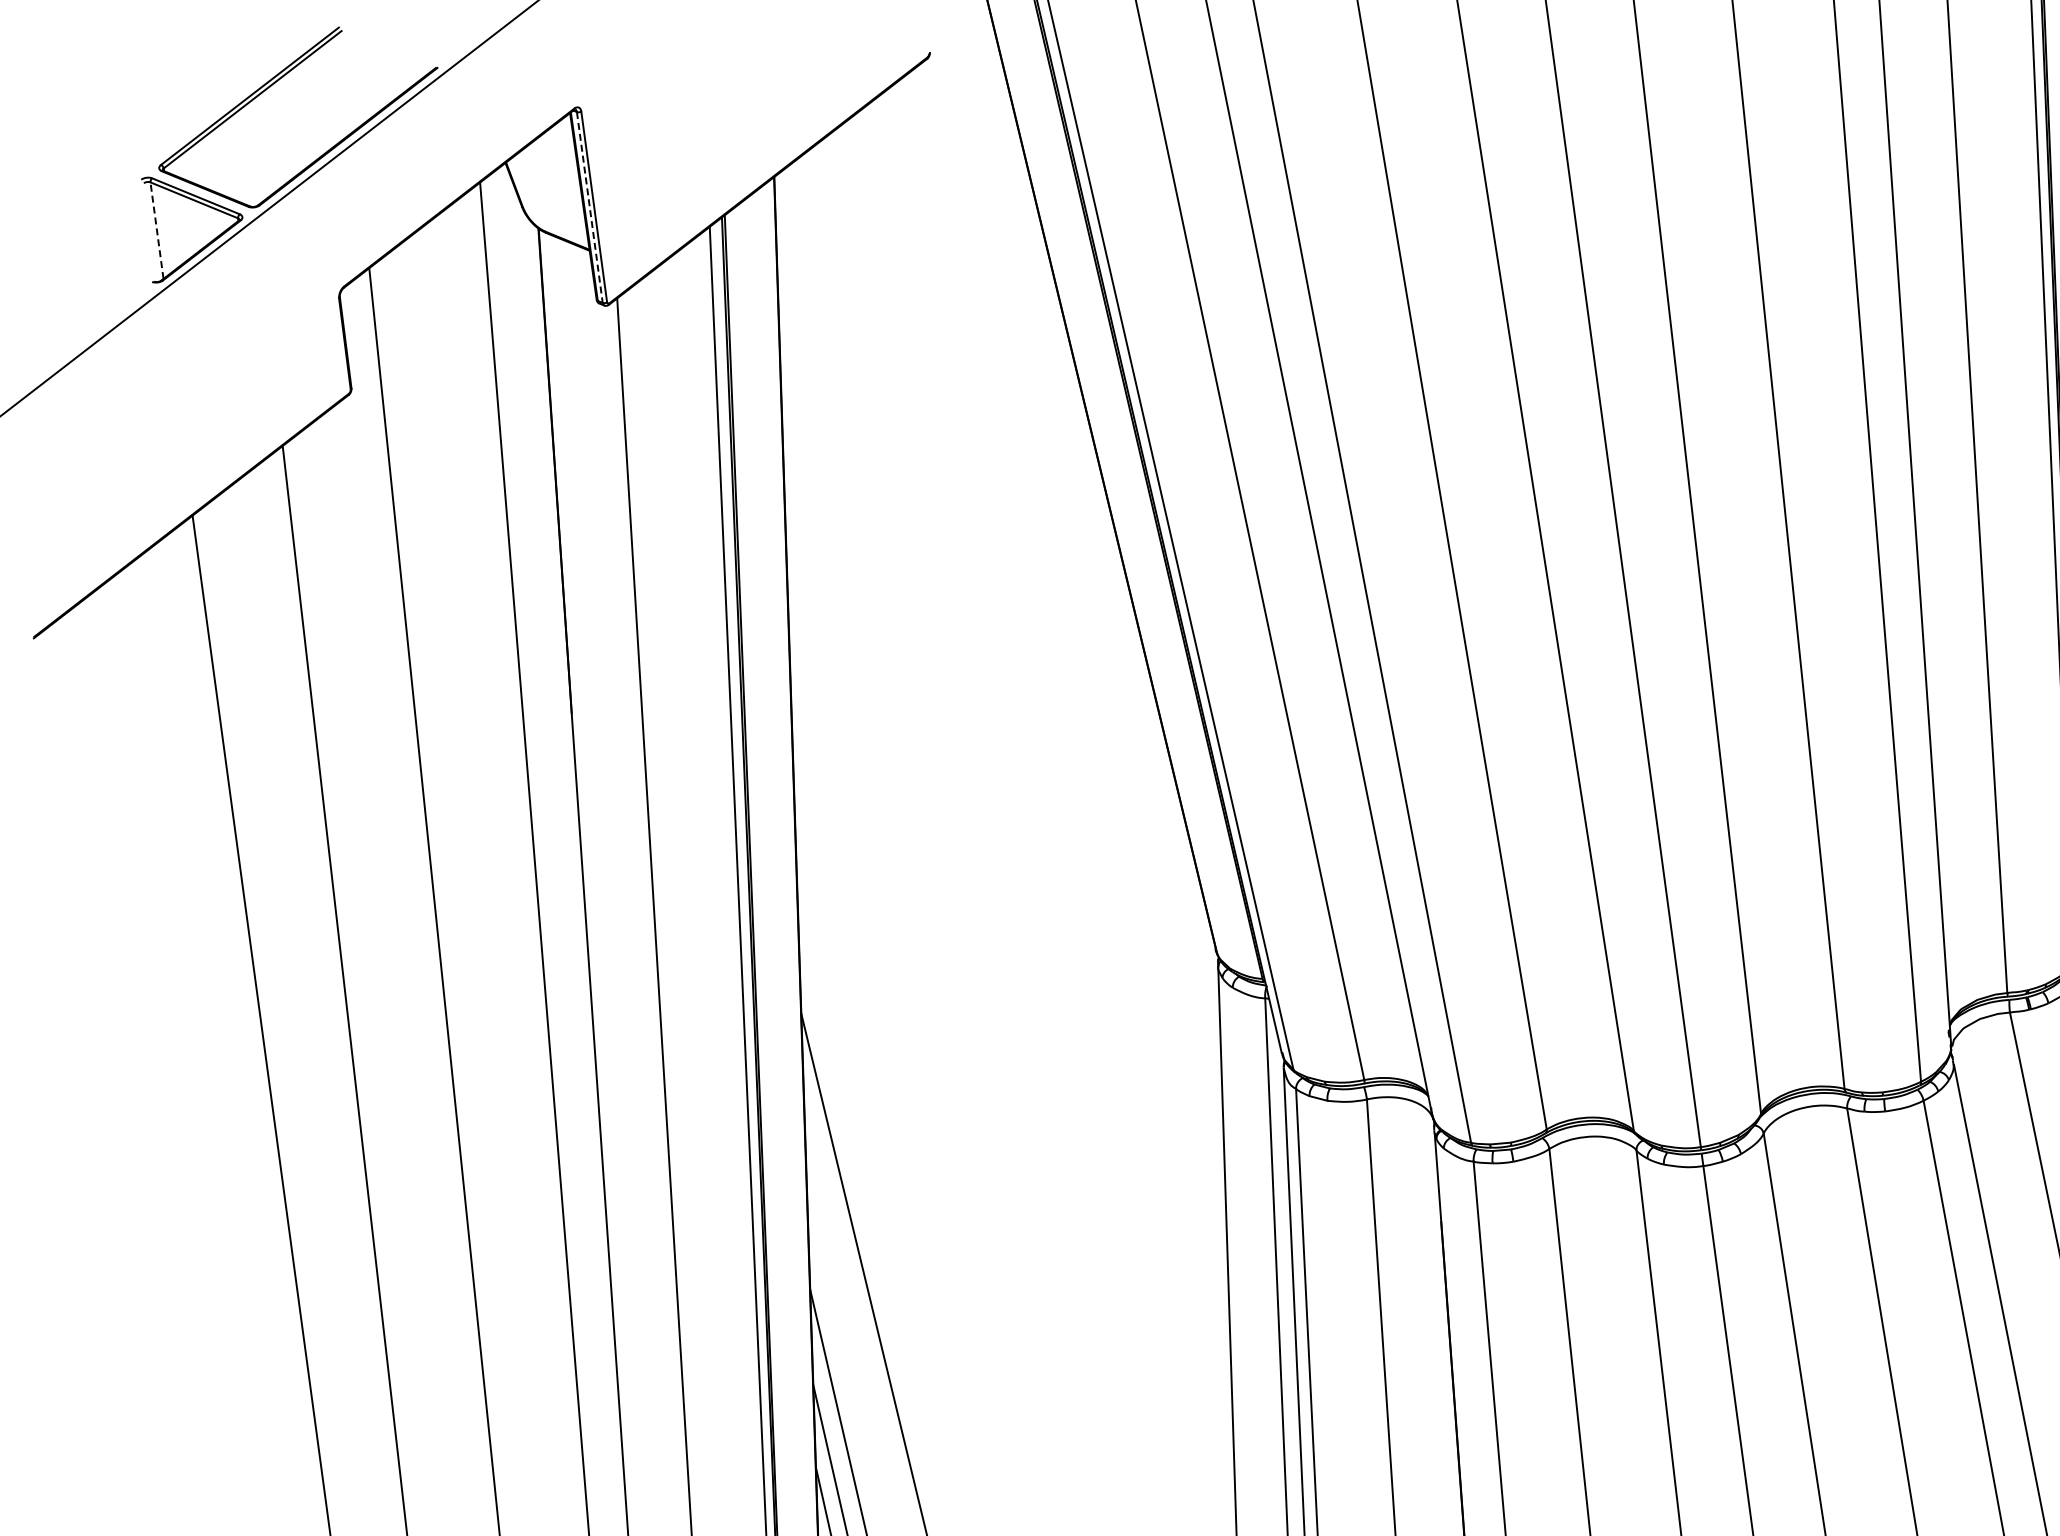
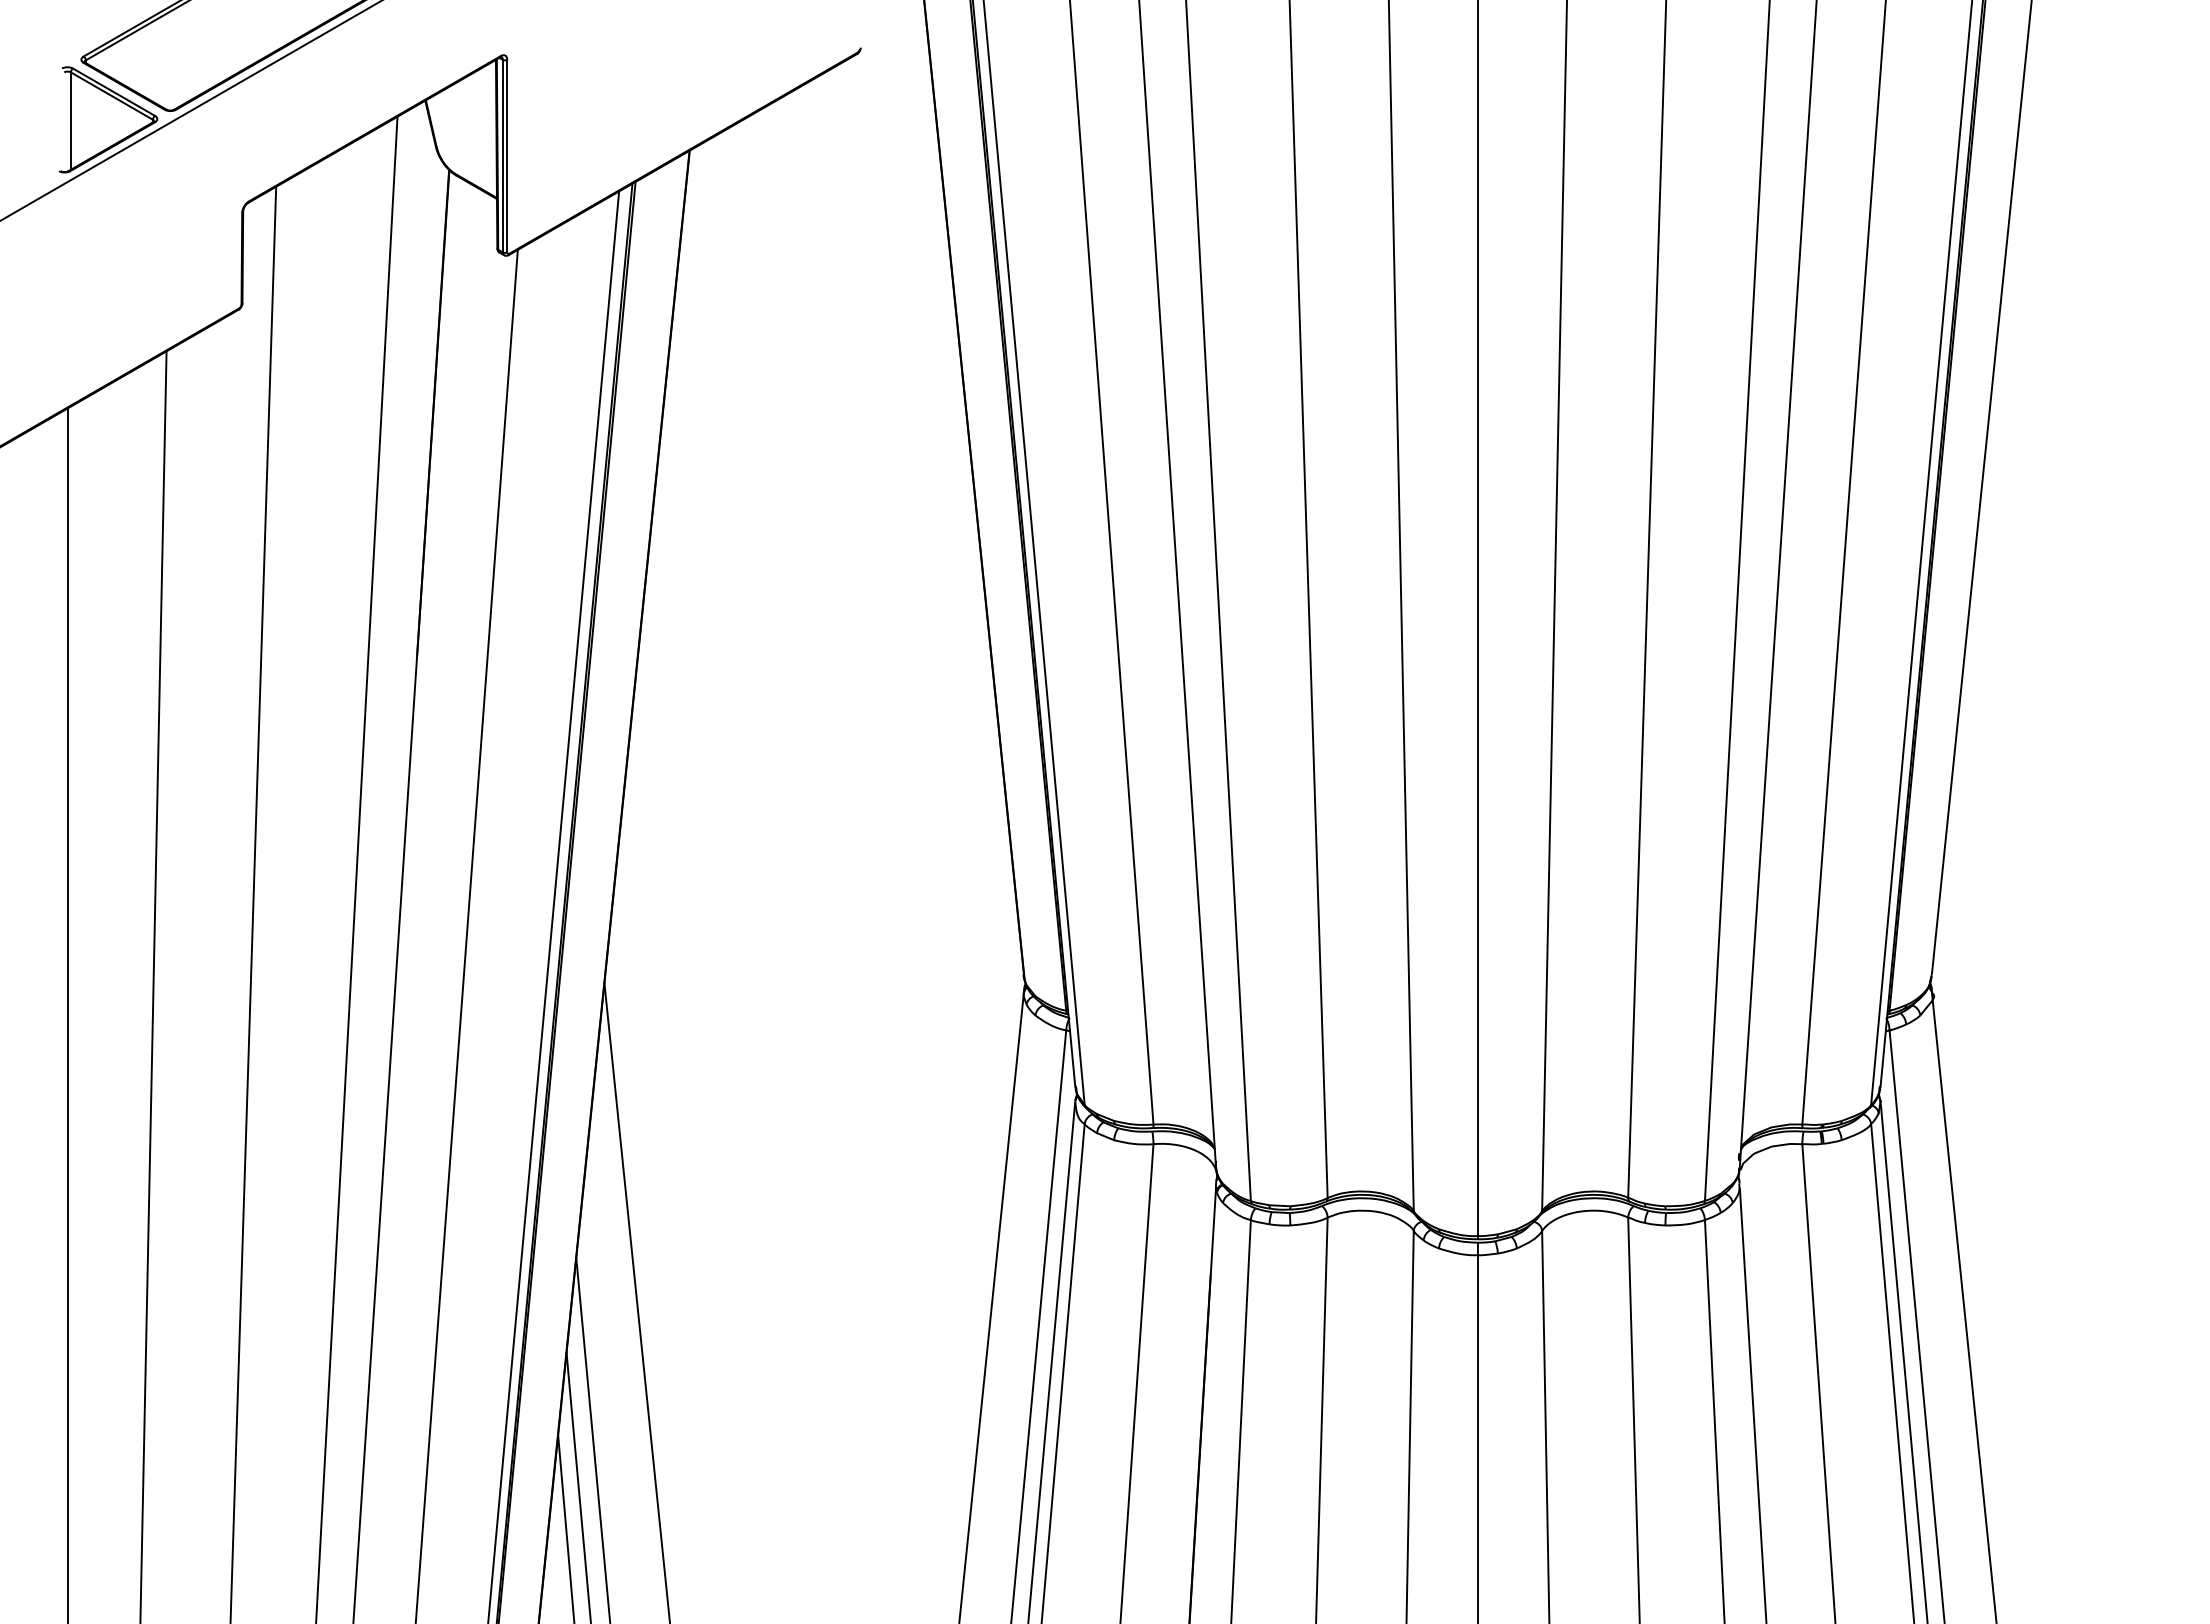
line: (589, 207) -> (502, 156), dashed -> solid
line: (156, 231) -> (70, 121), dashed -> solid

